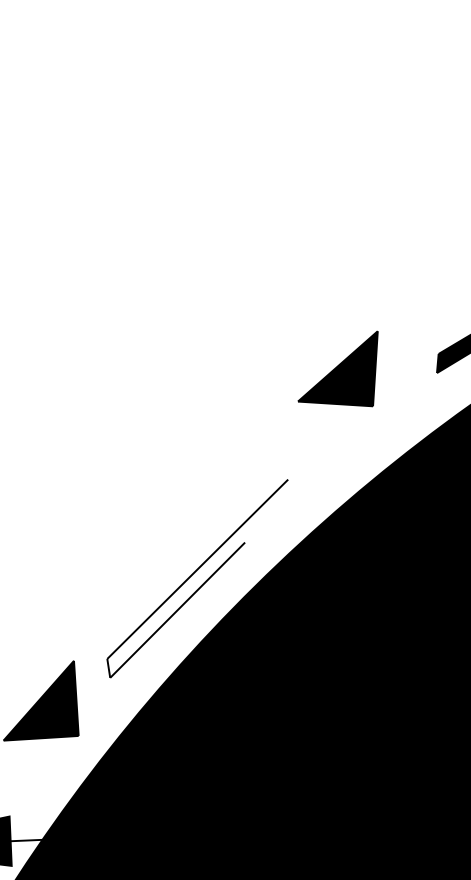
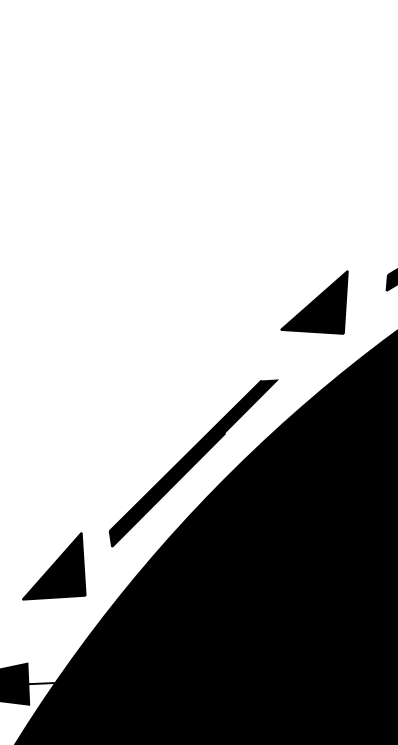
part: (338, 368) -> (314, 302), moved
fill: (208, 578) -> (194, 463), added

